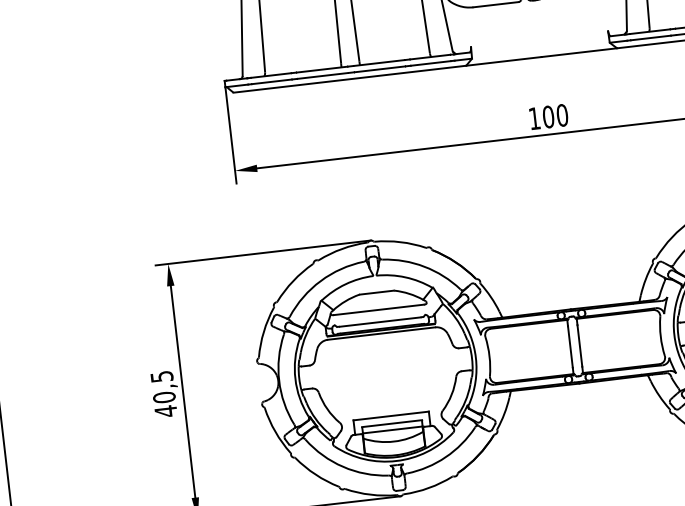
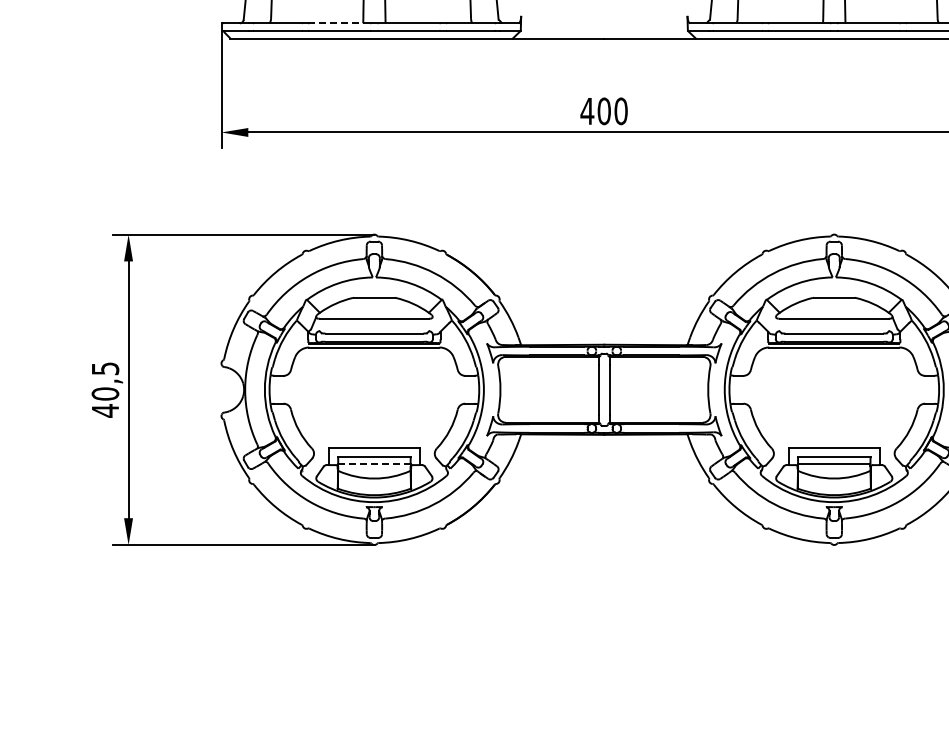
line: (321, 69) -> (339, 23), solid -> dashed
text: (534, 118) -> (587, 111), 100 -> 400
line: (392, 430) -> (373, 464), solid -> dashed

